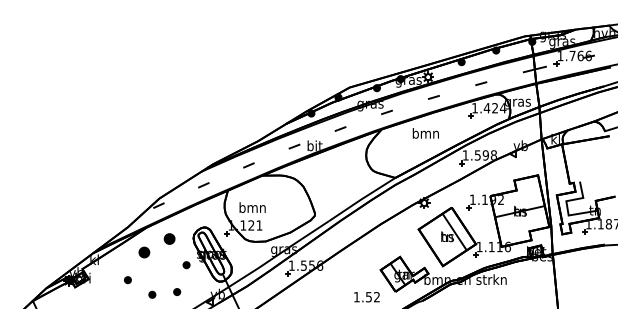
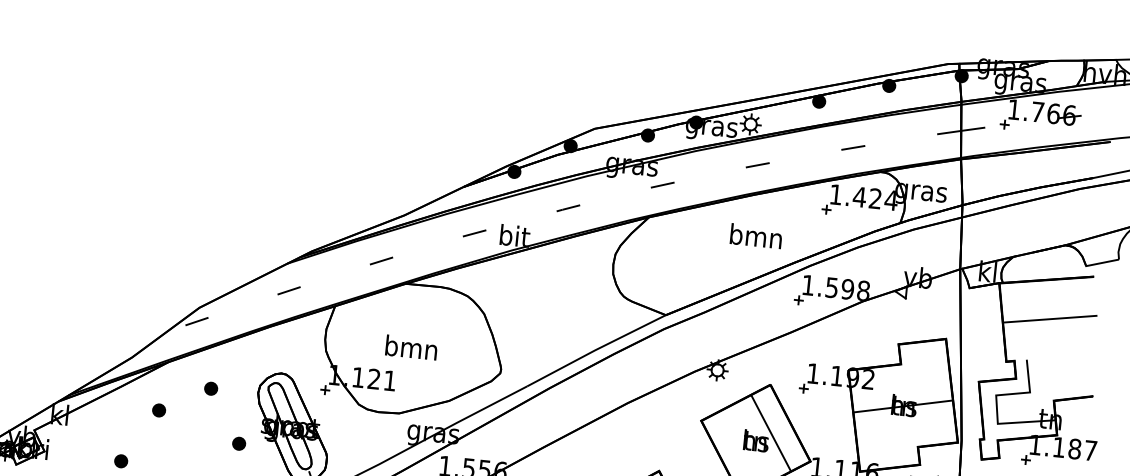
text: (425, 133) -> (755, 236), moved
line: (589, 159) -> (1049, 318), added
text: (252, 207) -> (411, 347), moved
part: (169, 238) -> (211, 388), size x0.62
part: (144, 252) -> (159, 410), size x0.62

